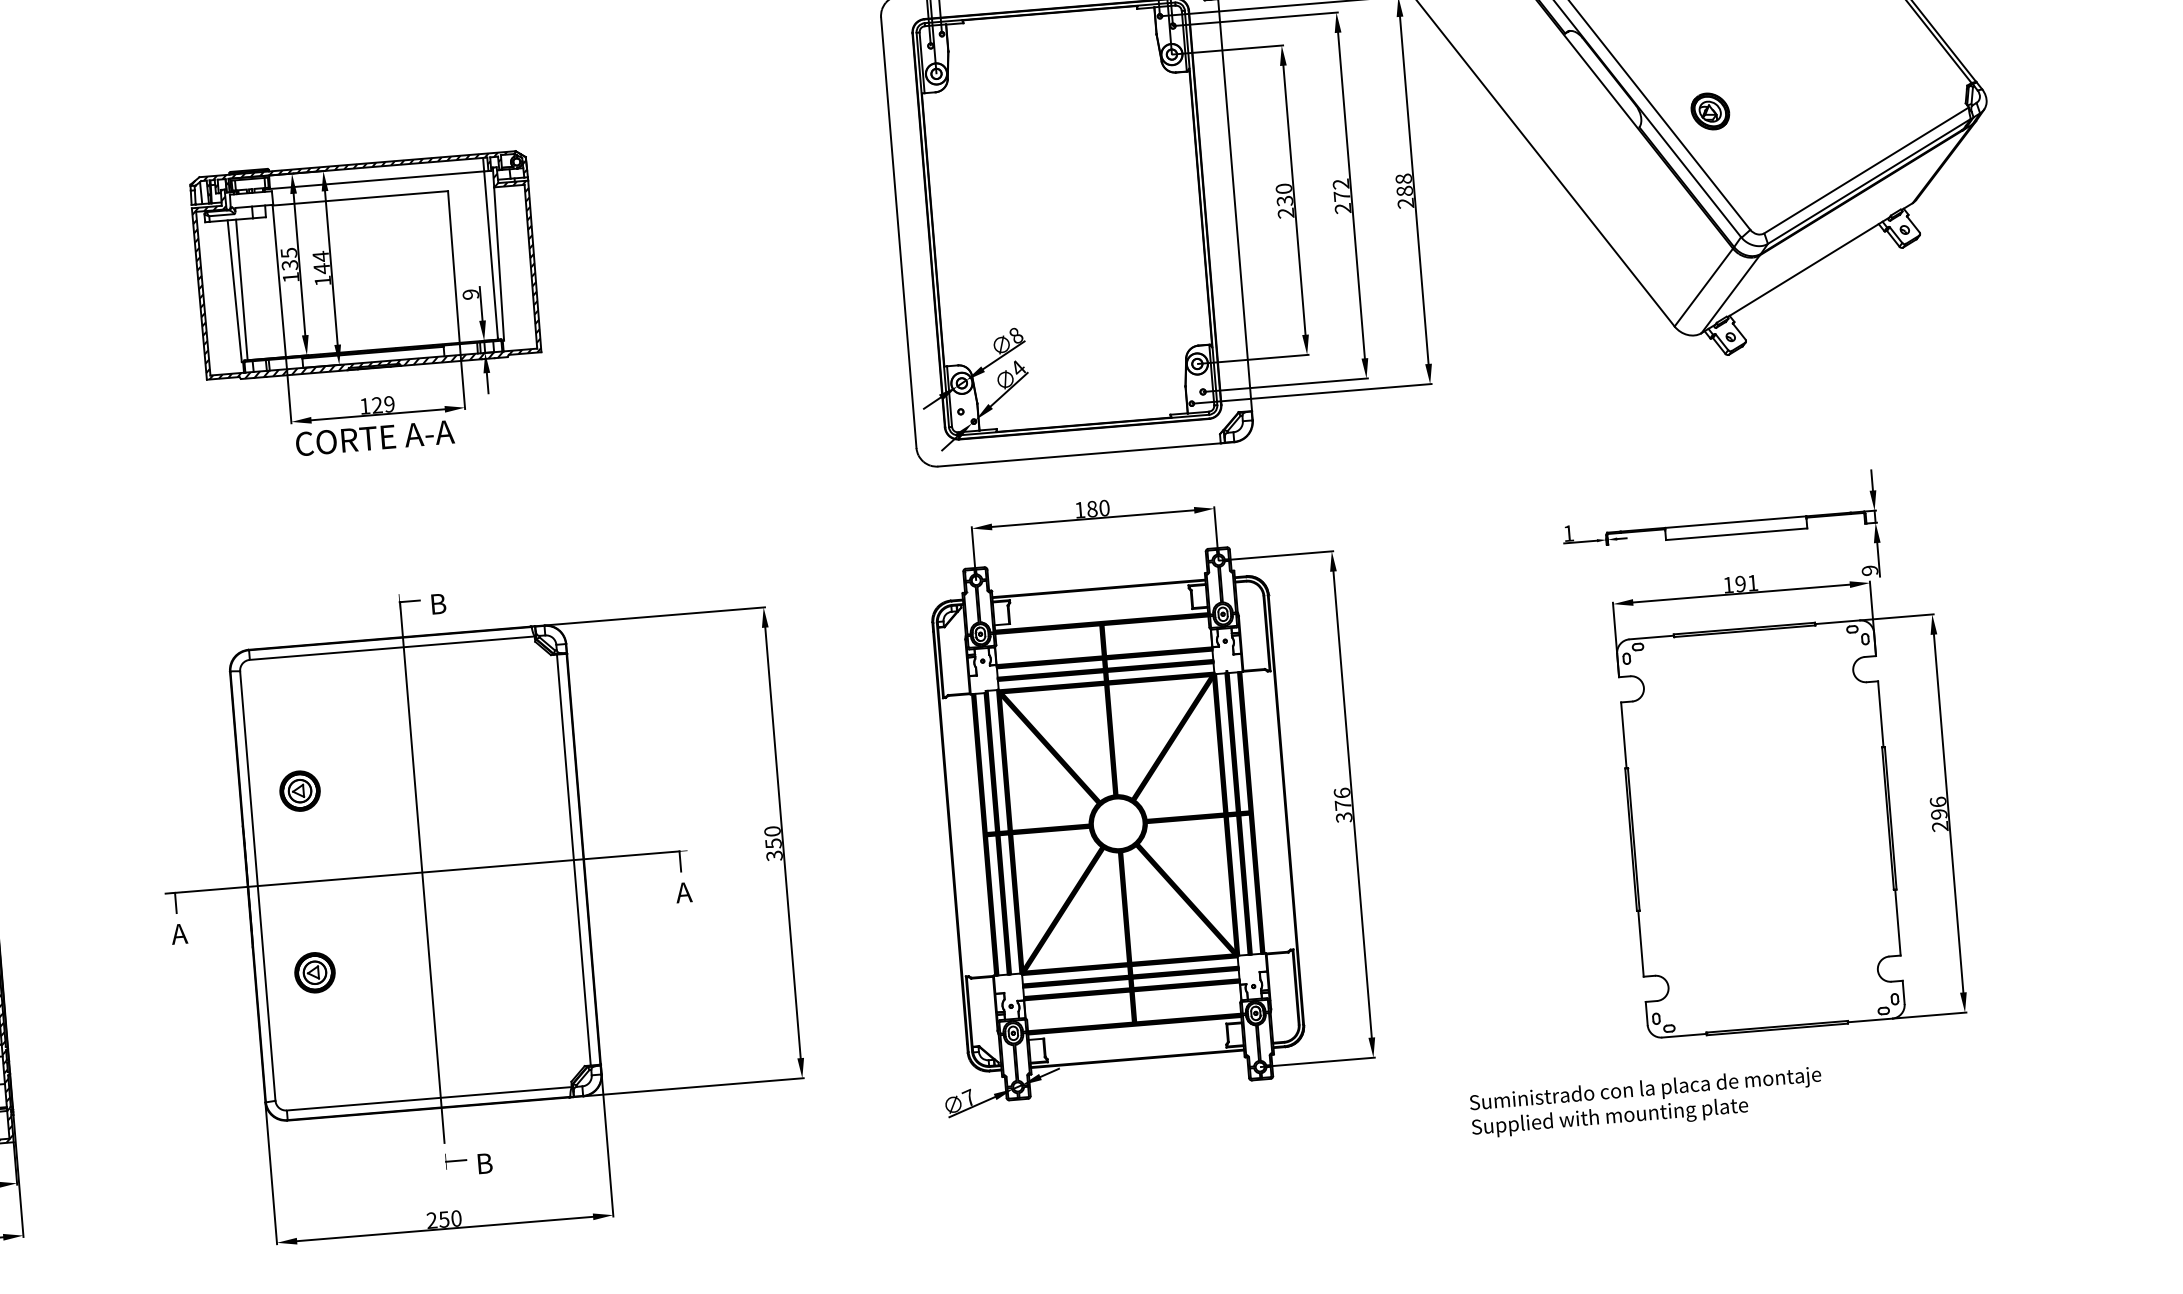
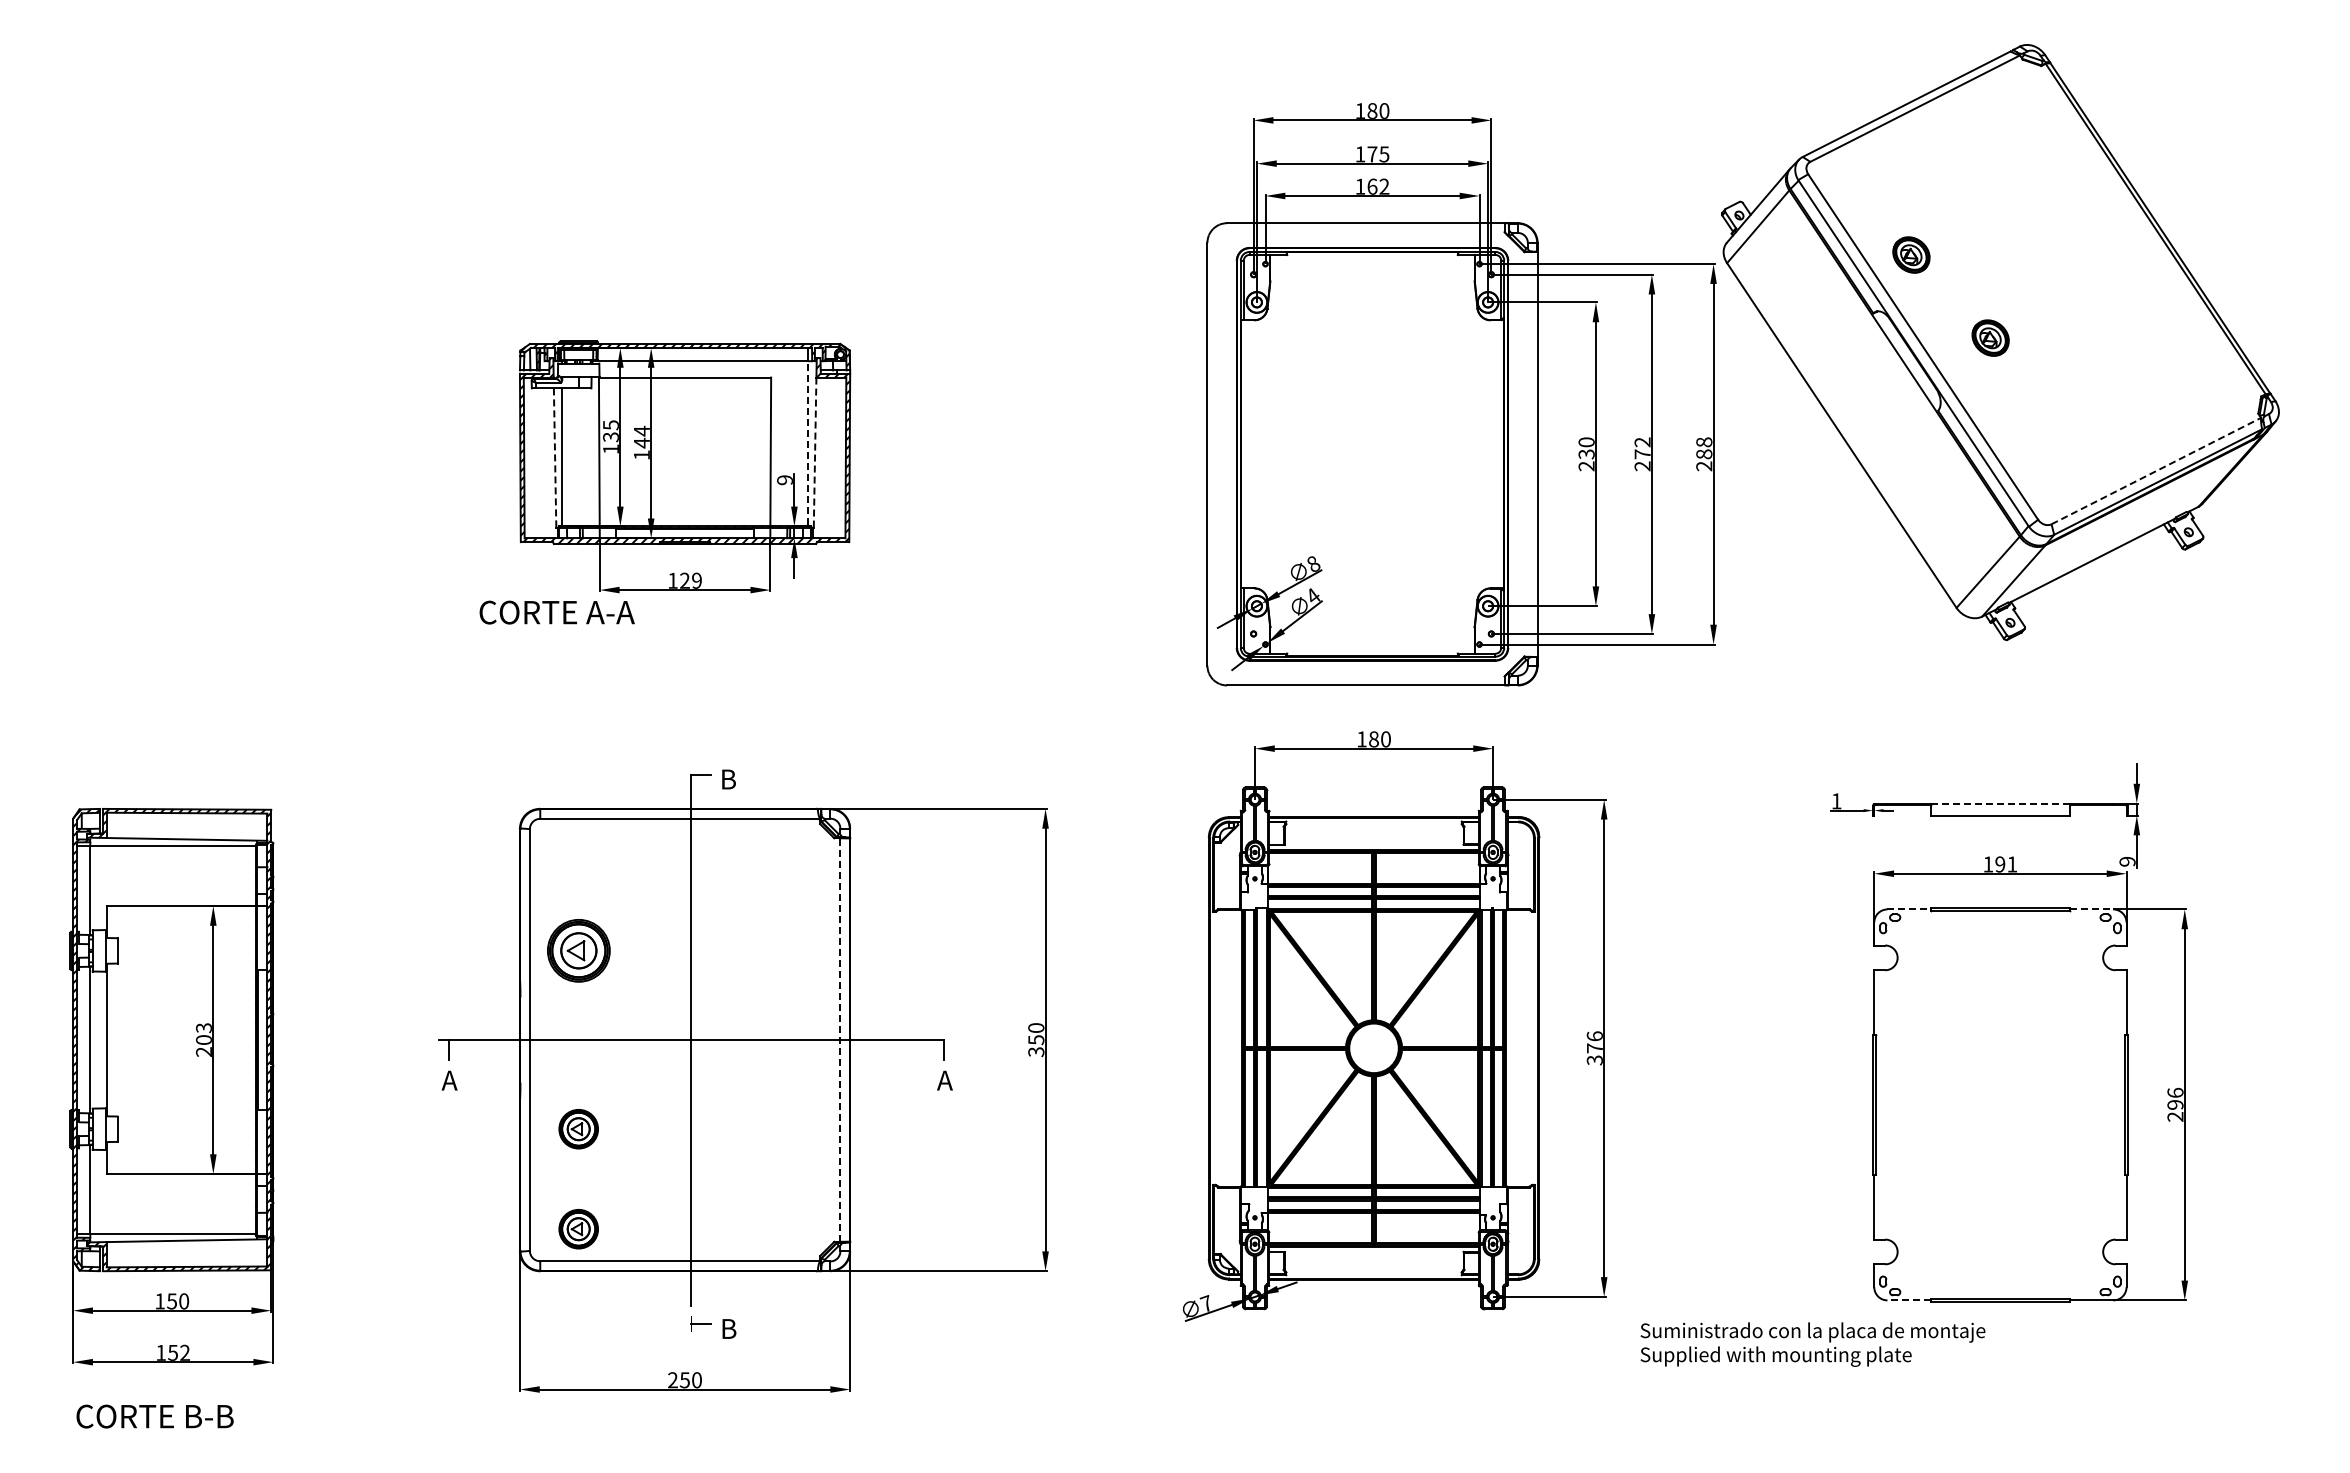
part: (1710, 110) -> (1990, 337), moved
line: (1866, 170) -> (2156, 471), solid -> dashed
line: (490, 255) -> (807, 443), solid -> dashed
line: (499, 264) -> (815, 453), solid -> dashed
line: (235, 291) -> (555, 458), solid -> dashed
text: (374, 438) -> (556, 612), moved
line: (1734, 522) -> (1999, 803), solid -> dashed
line: (1837, 622) -> (2091, 909), solid -> dashed
line: (1651, 637) -> (1909, 909), solid -> dashed
part: (299, 790) -> (578, 950), size x1.6
line: (574, 860) -> (840, 1040), solid -> dashed
line: (1684, 1035) -> (1909, 1300), solid -> dashed
part: (323, 1074) -> (578, 1229), added
text: (1646, 1102) -> (1812, 1344), moved

